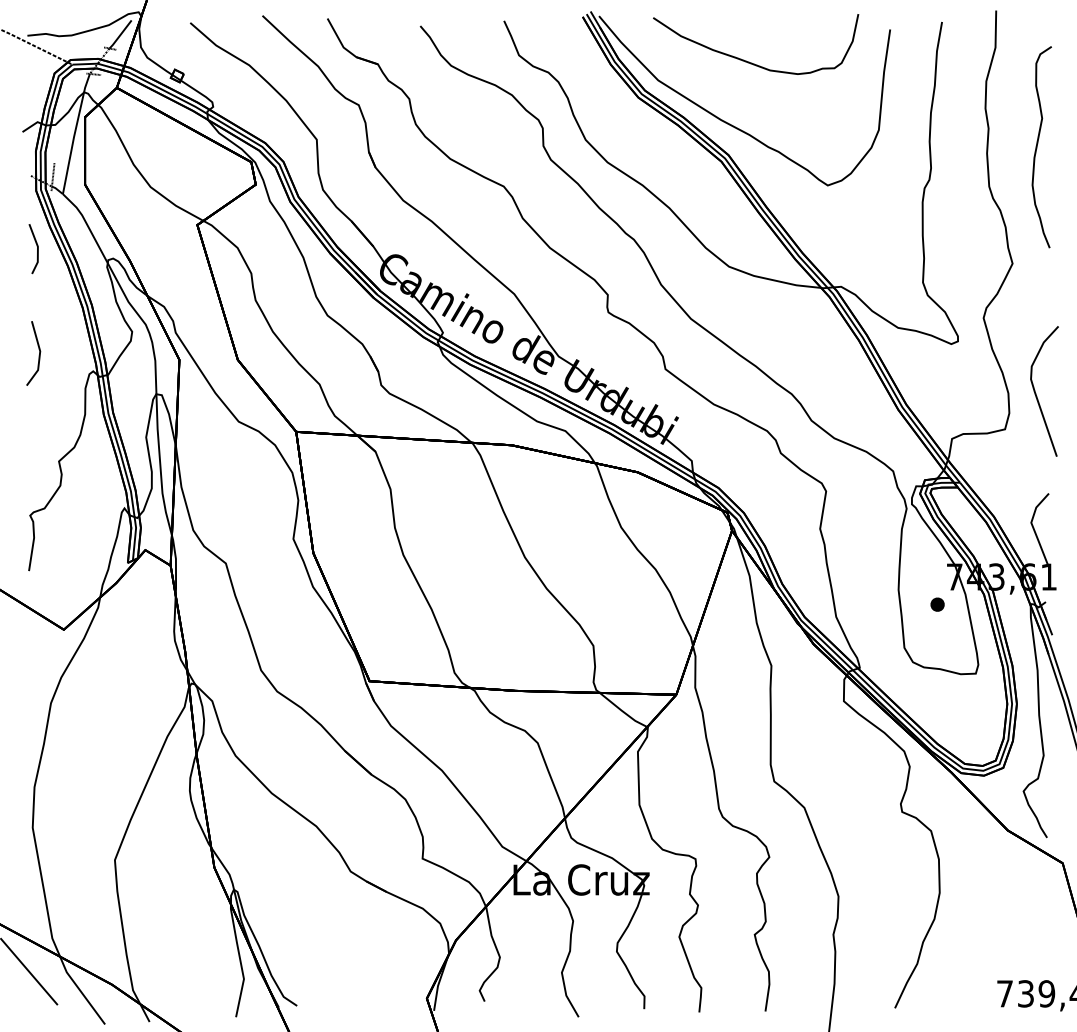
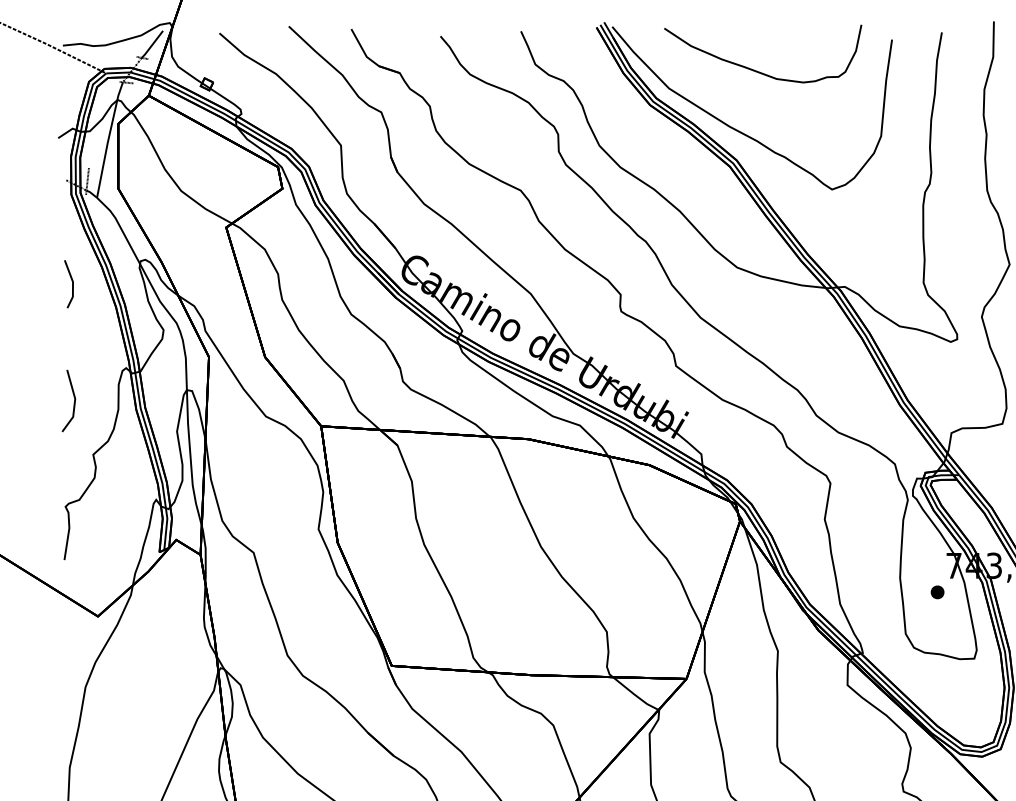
line: (37, 249) -> (72, 284), moved
line: (38, 355) -> (73, 402), moved

